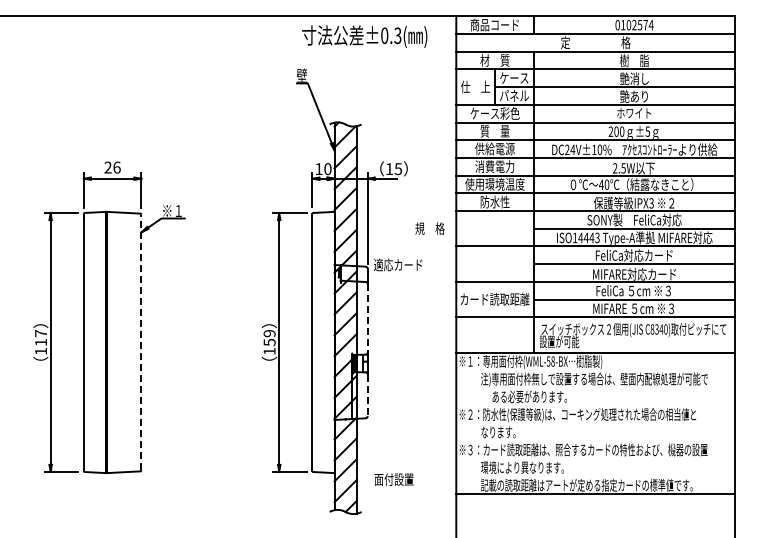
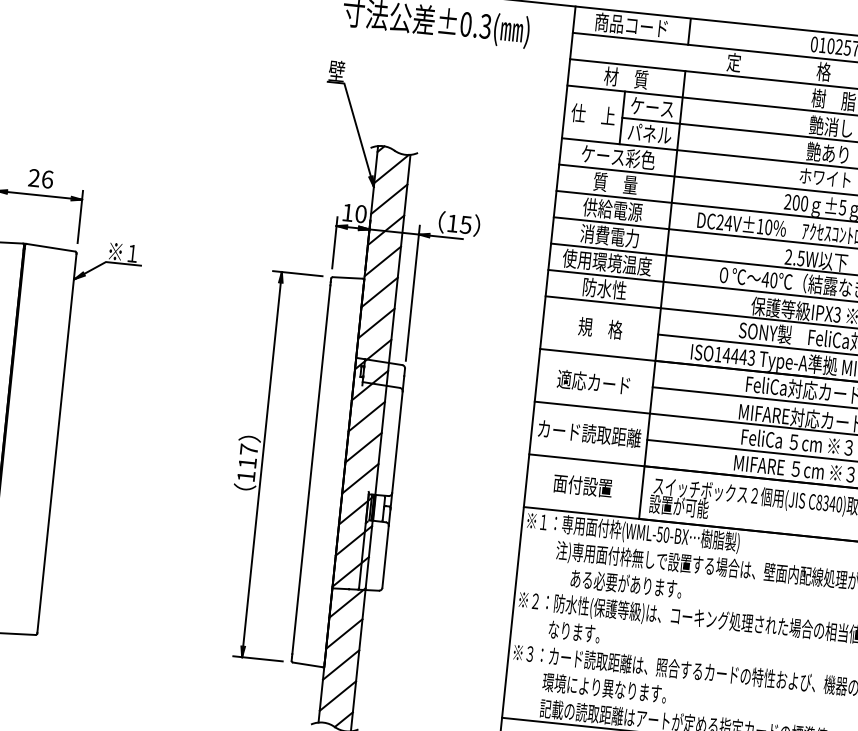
text: (429, 228) -> (599, 328), moved
text: (398, 264) -> (594, 381), moved
line: (367, 318) -> (397, 442), dashed -> solid
text: (269, 337) -> (248, 455), 159 -> 117
line: (141, 342) -> (57, 443), dashed -> solid
text: (552, 361) -> (665, 534), (WML-58-BX -> (WML-50-BX
line: (367, 395) -> (385, 557), dashed -> solid
text: (393, 479) -> (582, 485), moved

